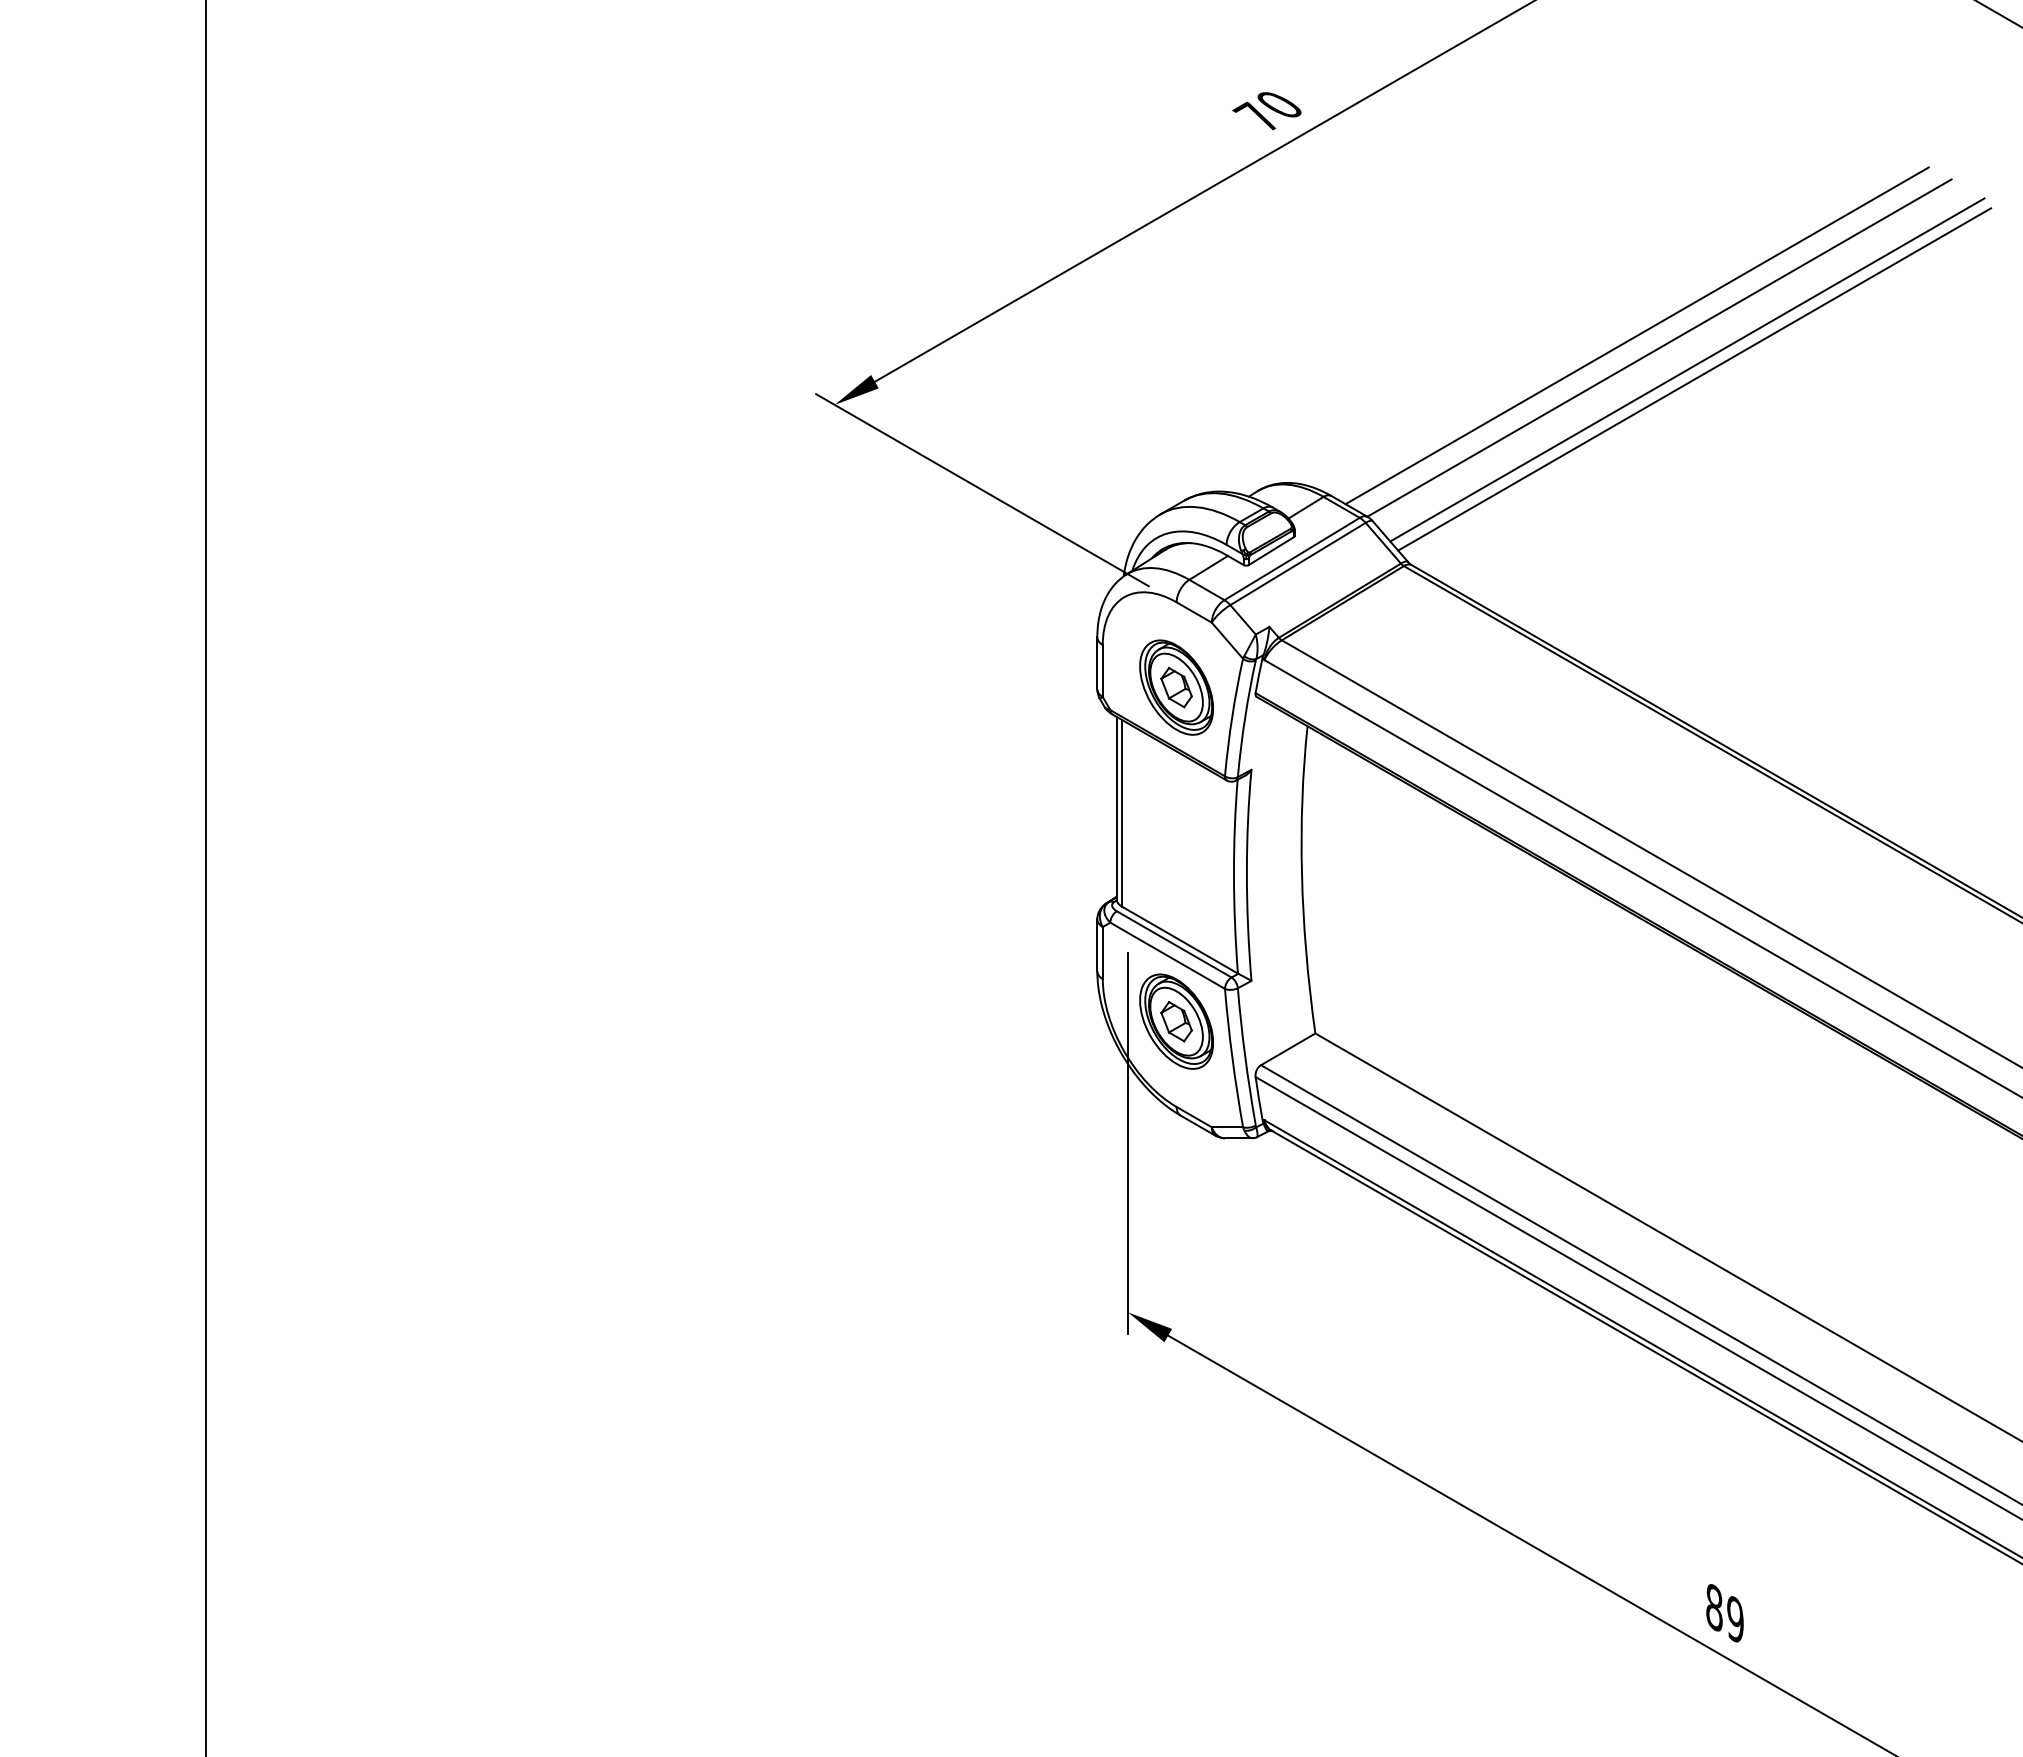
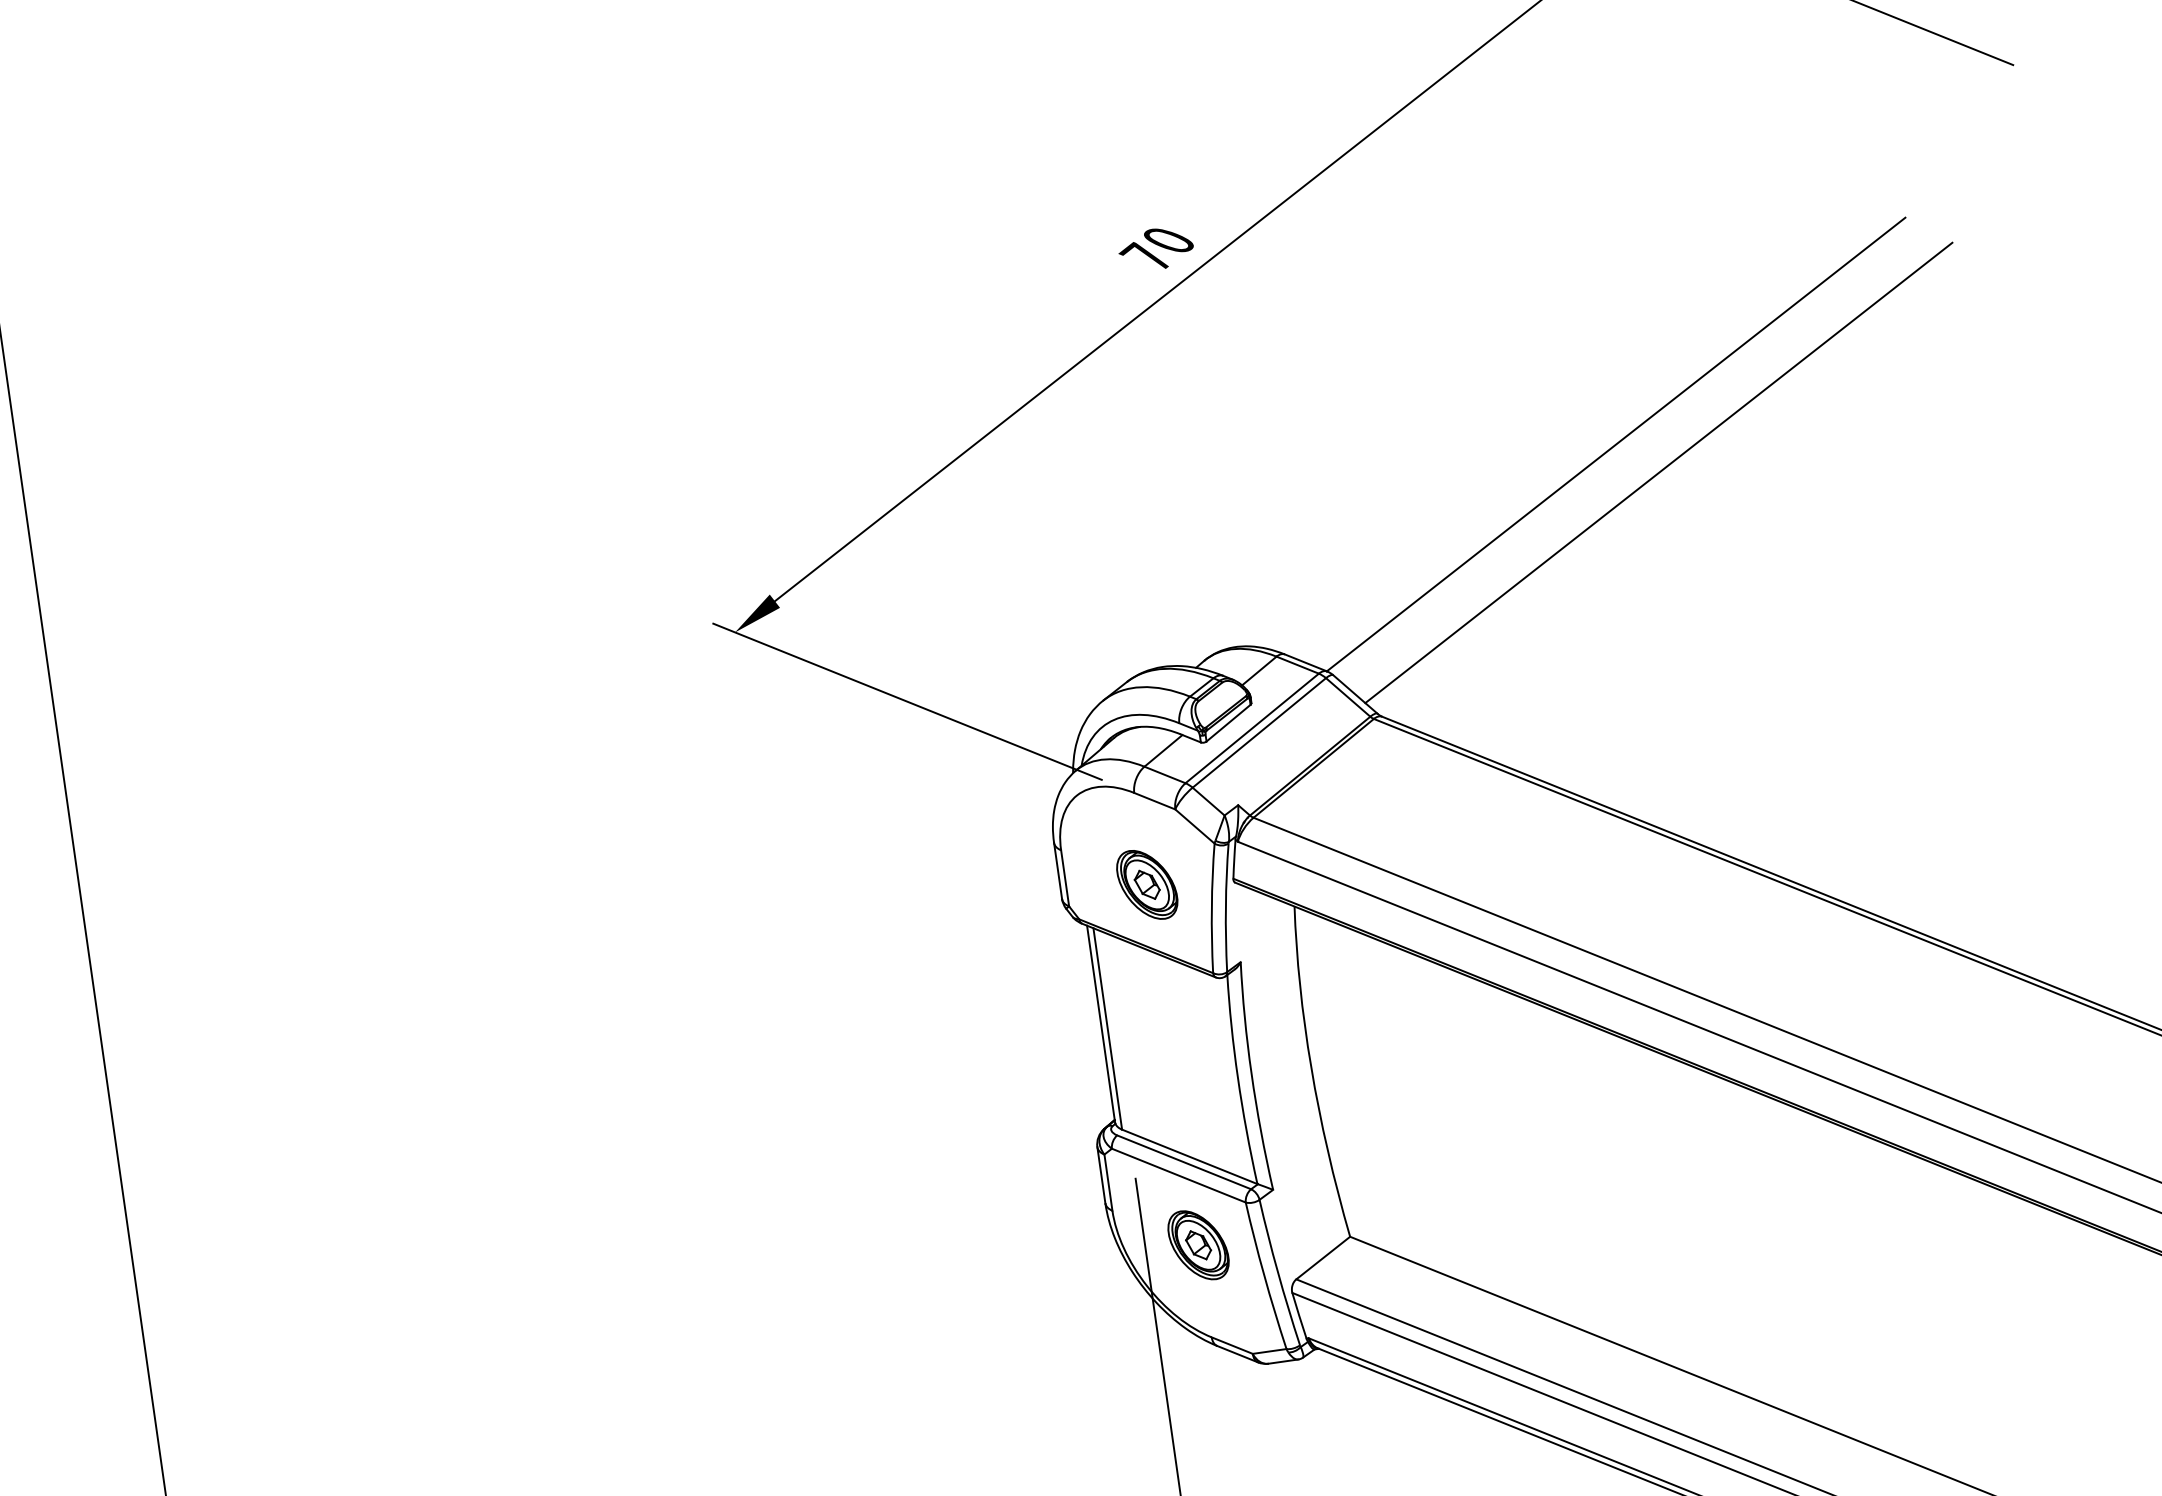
line: (1636, 335) -> (1589, 434), removed
line: (1687, 369) -> (1649, 463), removed
part: (1176, 687) -> (1147, 884), size x0.7
part: (1176, 1021) -> (1198, 1245), size x0.7

